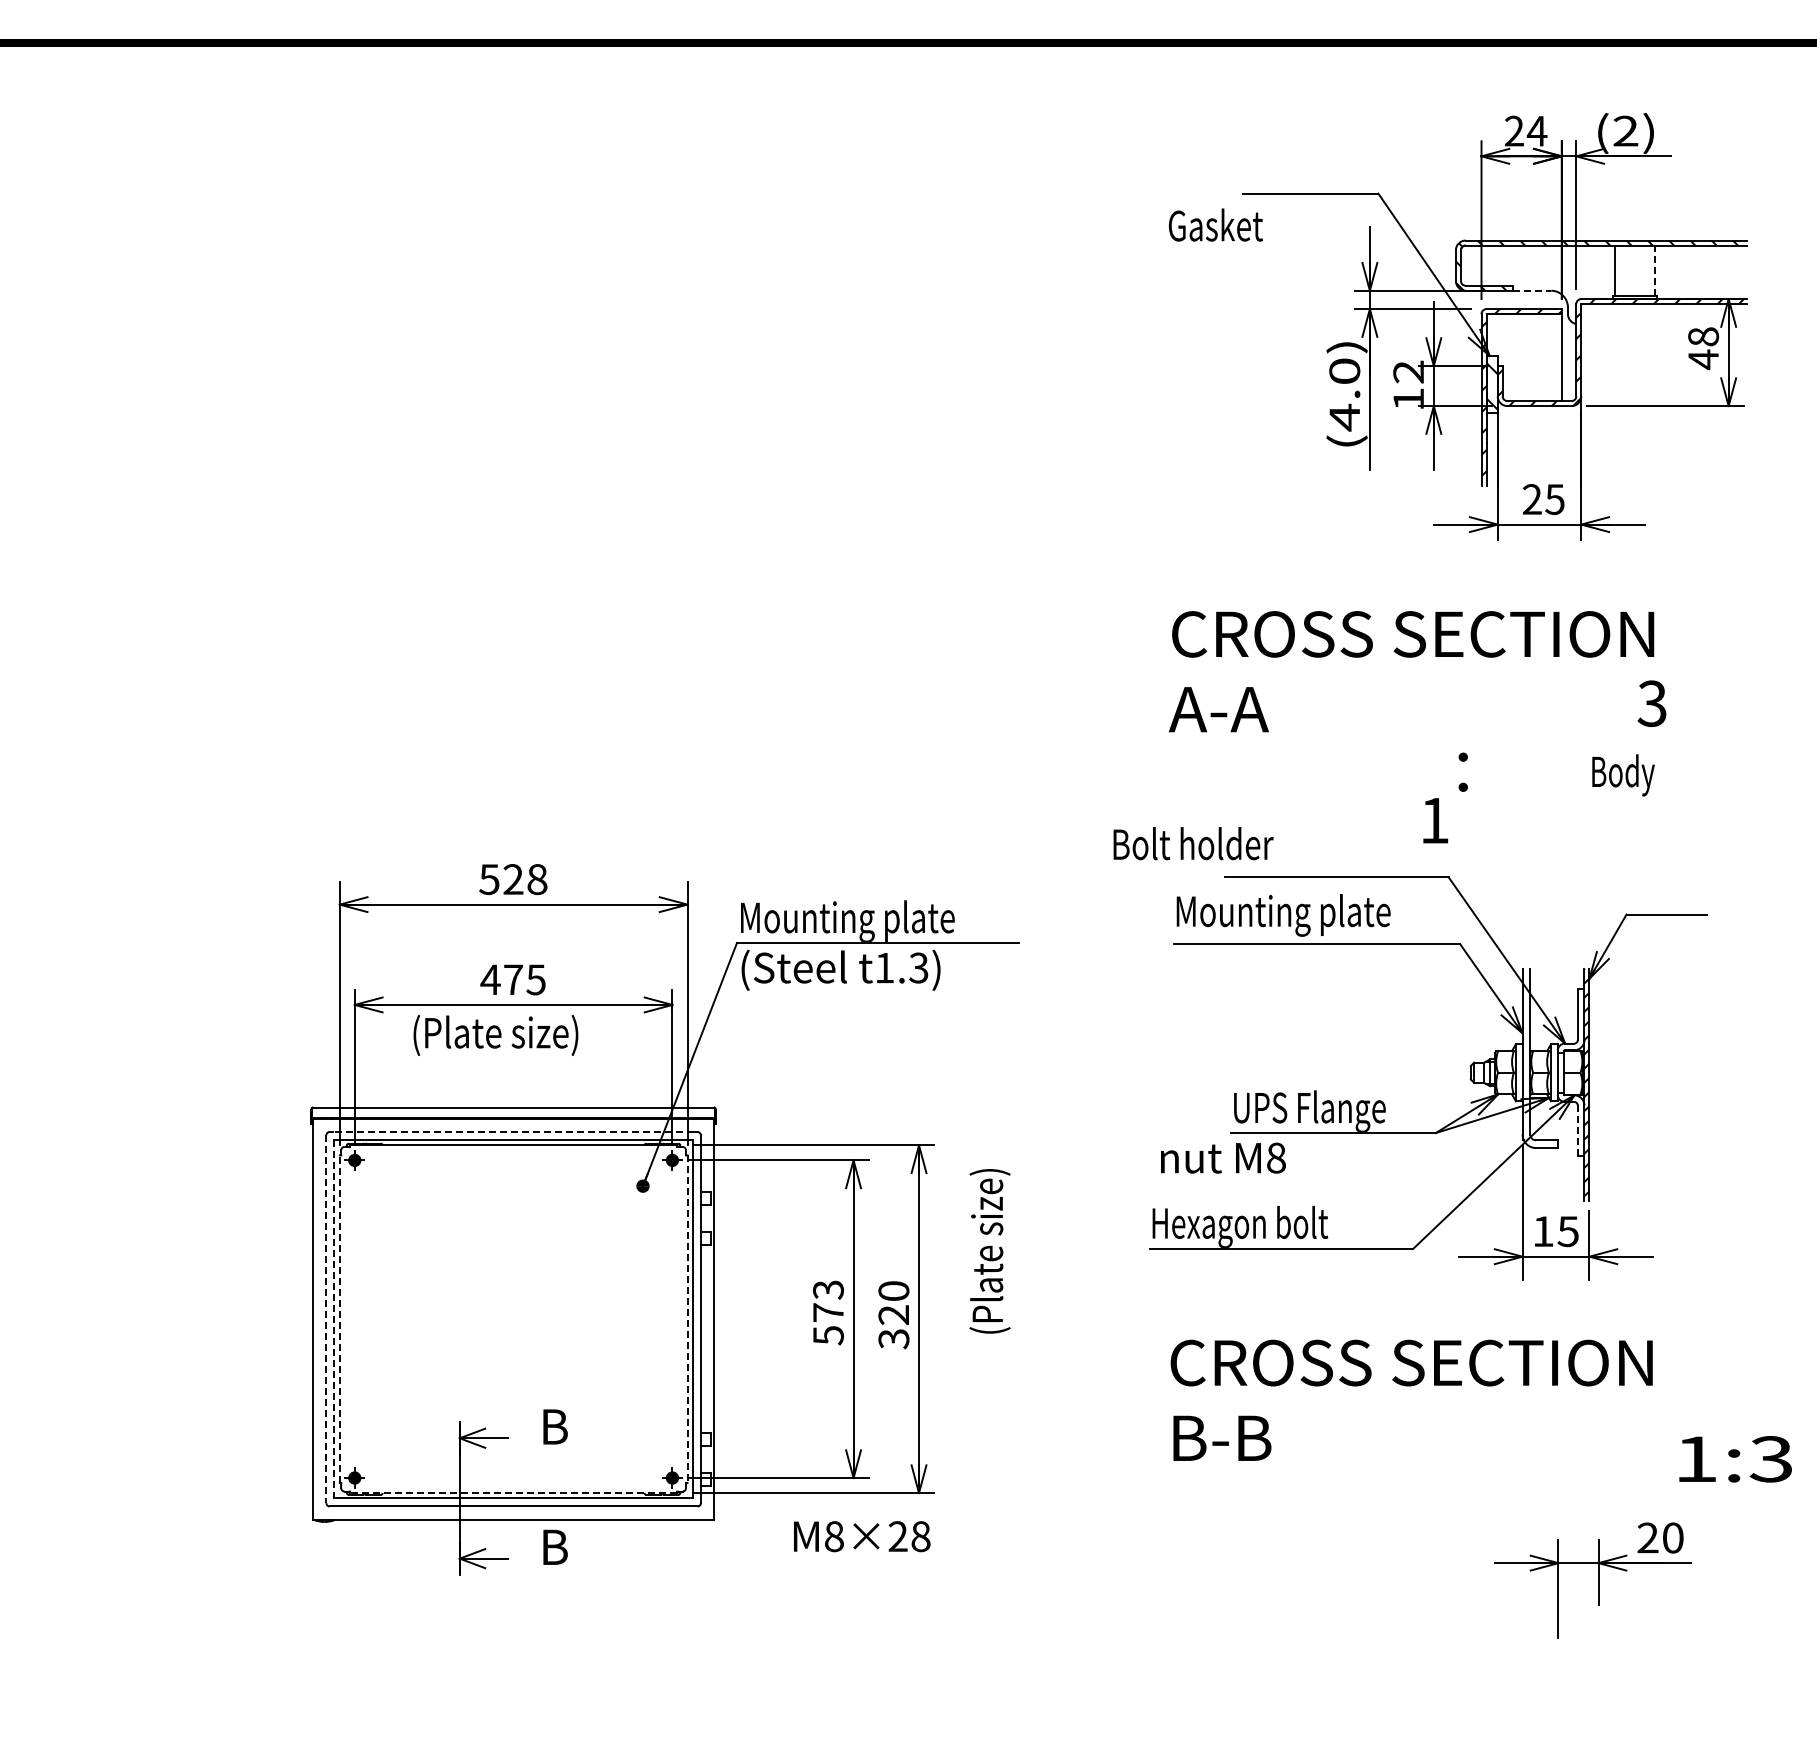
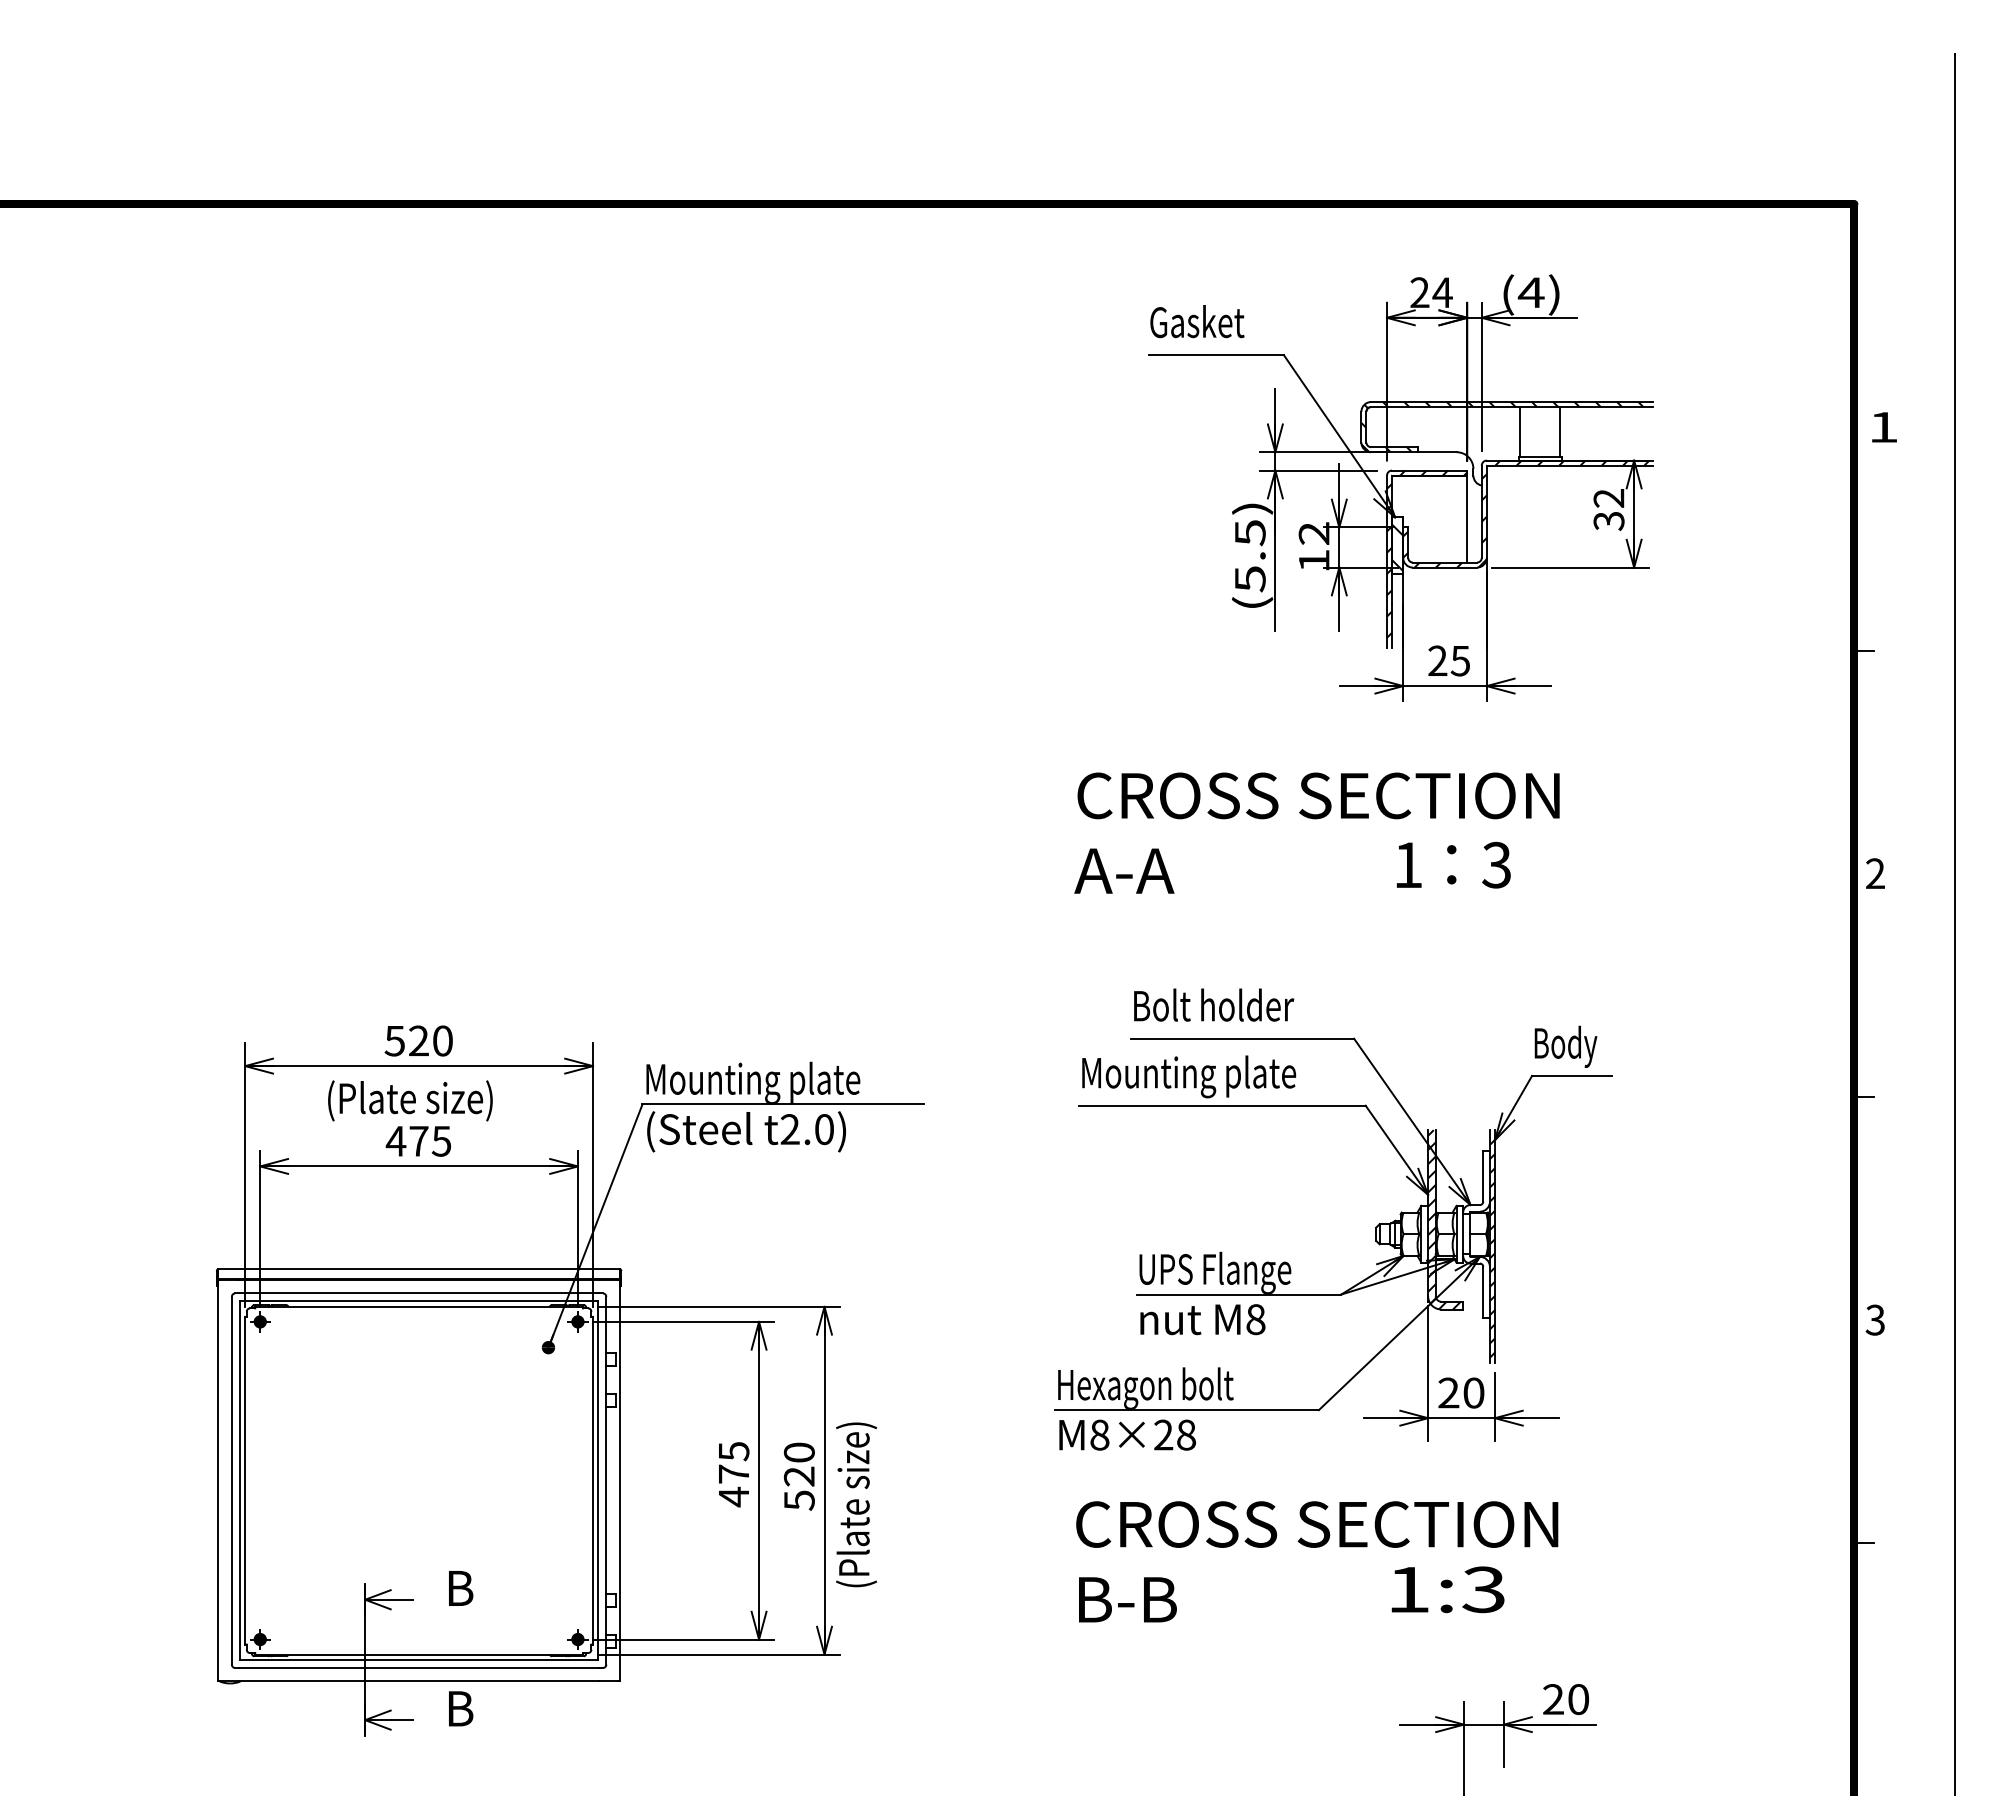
text: (1625, 131) -> (1530, 292), (2) -> (4)
text: (1216, 225) -> (1197, 321), moved
line: (1655, 270) -> (1560, 431), dashed -> solid
line: (1532, 291) -> (1437, 452), dashed -> solid
text: (1703, 348) -> (1608, 509), 48 -> 32
text: (1344, 395) -> (1249, 556), (4.0) -> (5.5)
text: (1652, 704) -> (1496, 865), moved
text: (1463, 772) -> (1451, 864), moved
text: (1623, 775) -> (1565, 1046), moved
text: (1435, 820) -> (1408, 864), moved
text: (1194, 843) -> (1214, 1004), moved
text: (537, 879) -> (442, 1040), 528 -> 520
text: (901, 968) -> (806, 1129), t1.3) -> t2.0)
text: (496, 1035) -> (410, 1100), moved
hatch: (1539, 1058) -> (1444, 1219), added
line: (1578, 1130) -> (1483, 1291), dashed -> solid
line: (513, 1132) -> (418, 1293), dashed -> solid
text: (1223, 1158) -> (1202, 1319), moved
text: (1556, 1231) -> (1461, 1392), 15 -> 20
text: (990, 1251) -> (856, 1504), moved
text: (828, 1313) -> (733, 1474), 573 -> 475
line: (326, 1319) -> (231, 1480), dashed -> solid
line: (340, 1319) -> (245, 1480), dashed -> solid
line: (687, 1319) -> (592, 1480), dashed -> solid
line: (334, 1320) -> (239, 1481), dashed -> solid
text: (893, 1339) -> (798, 1500), 320 -> 520
text: (1735, 1459) -> (1447, 1589), moved
line: (514, 1493) -> (419, 1654), dashed -> solid
text: (862, 1536) -> (1127, 1434), moved

